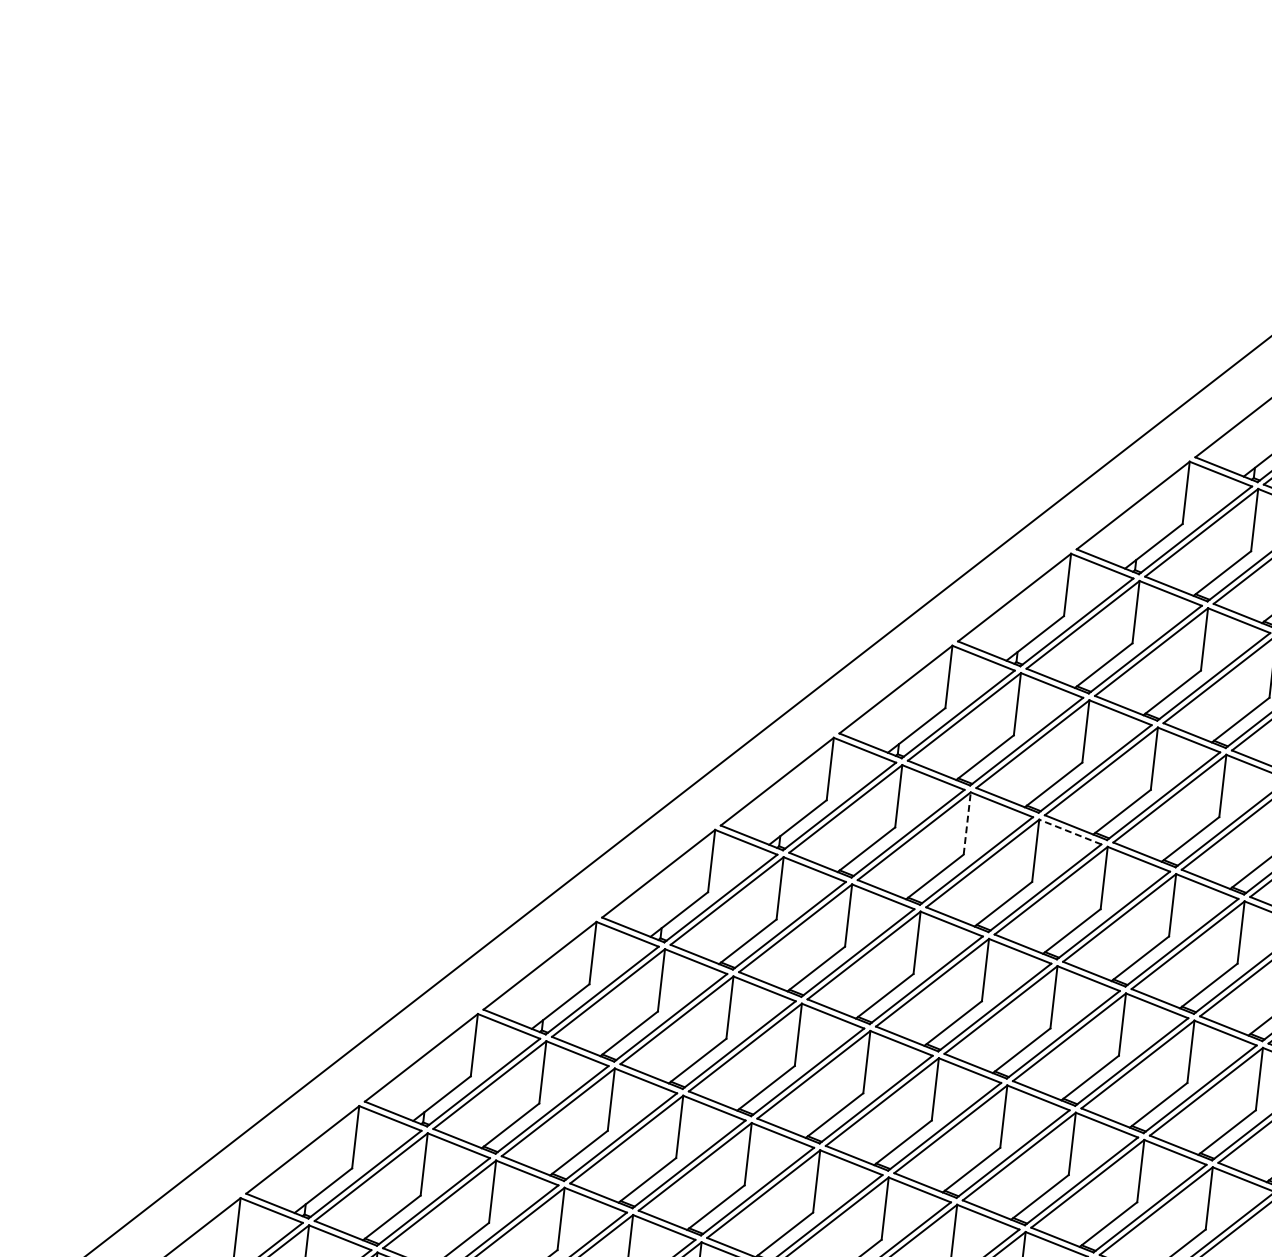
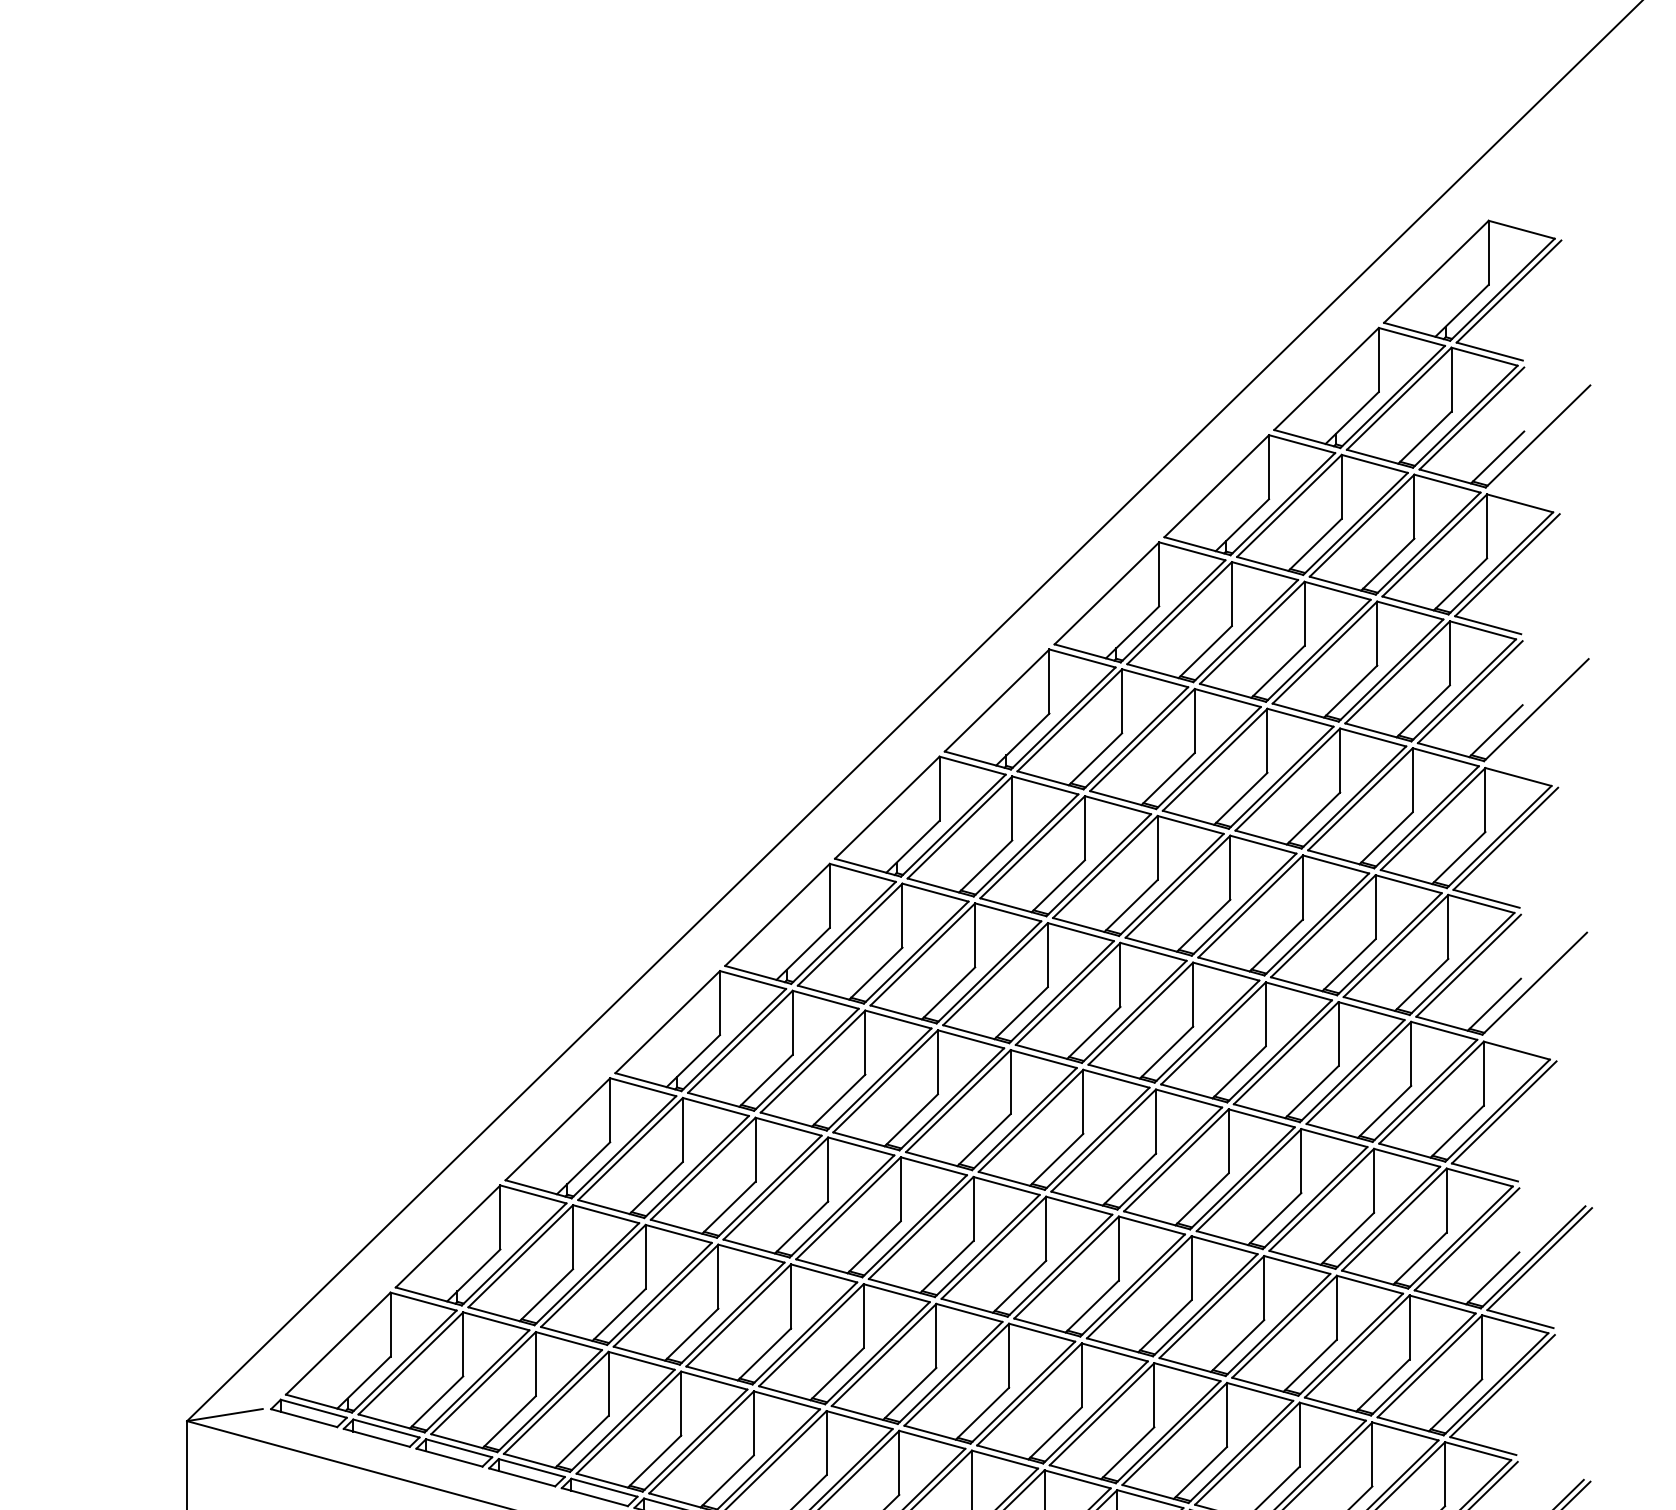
line: (966, 822) -> (1084, 827), dashed -> solid
line: (1070, 831) -> (1190, 824), dashed -> solid

